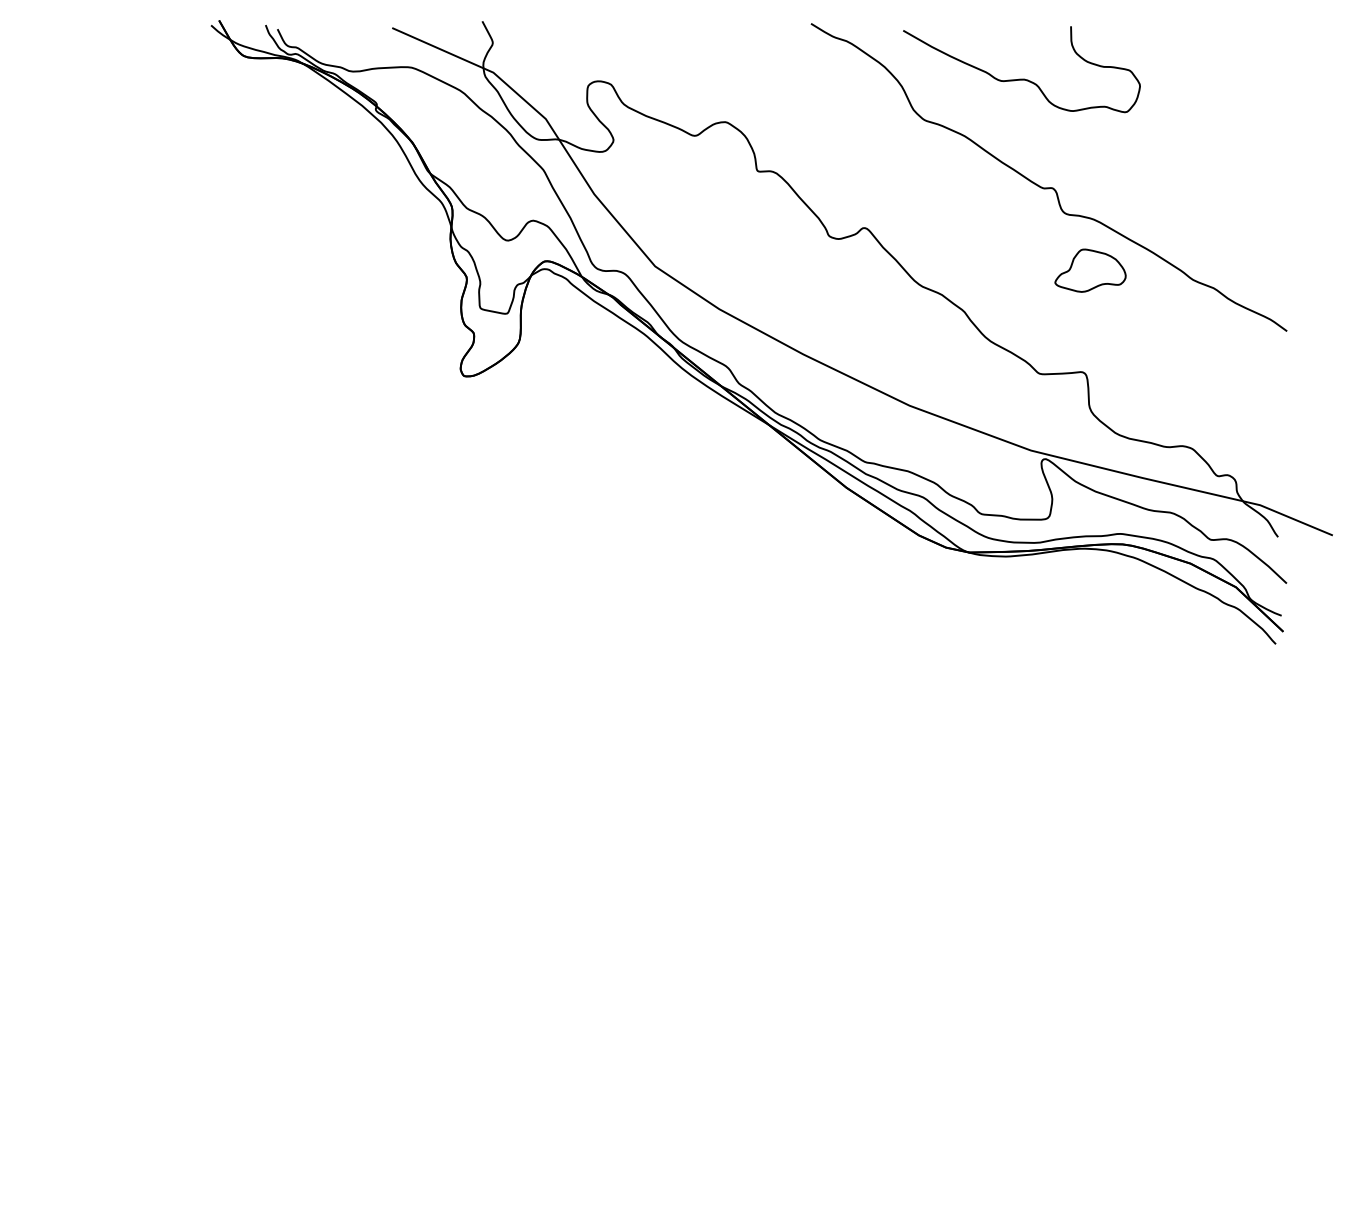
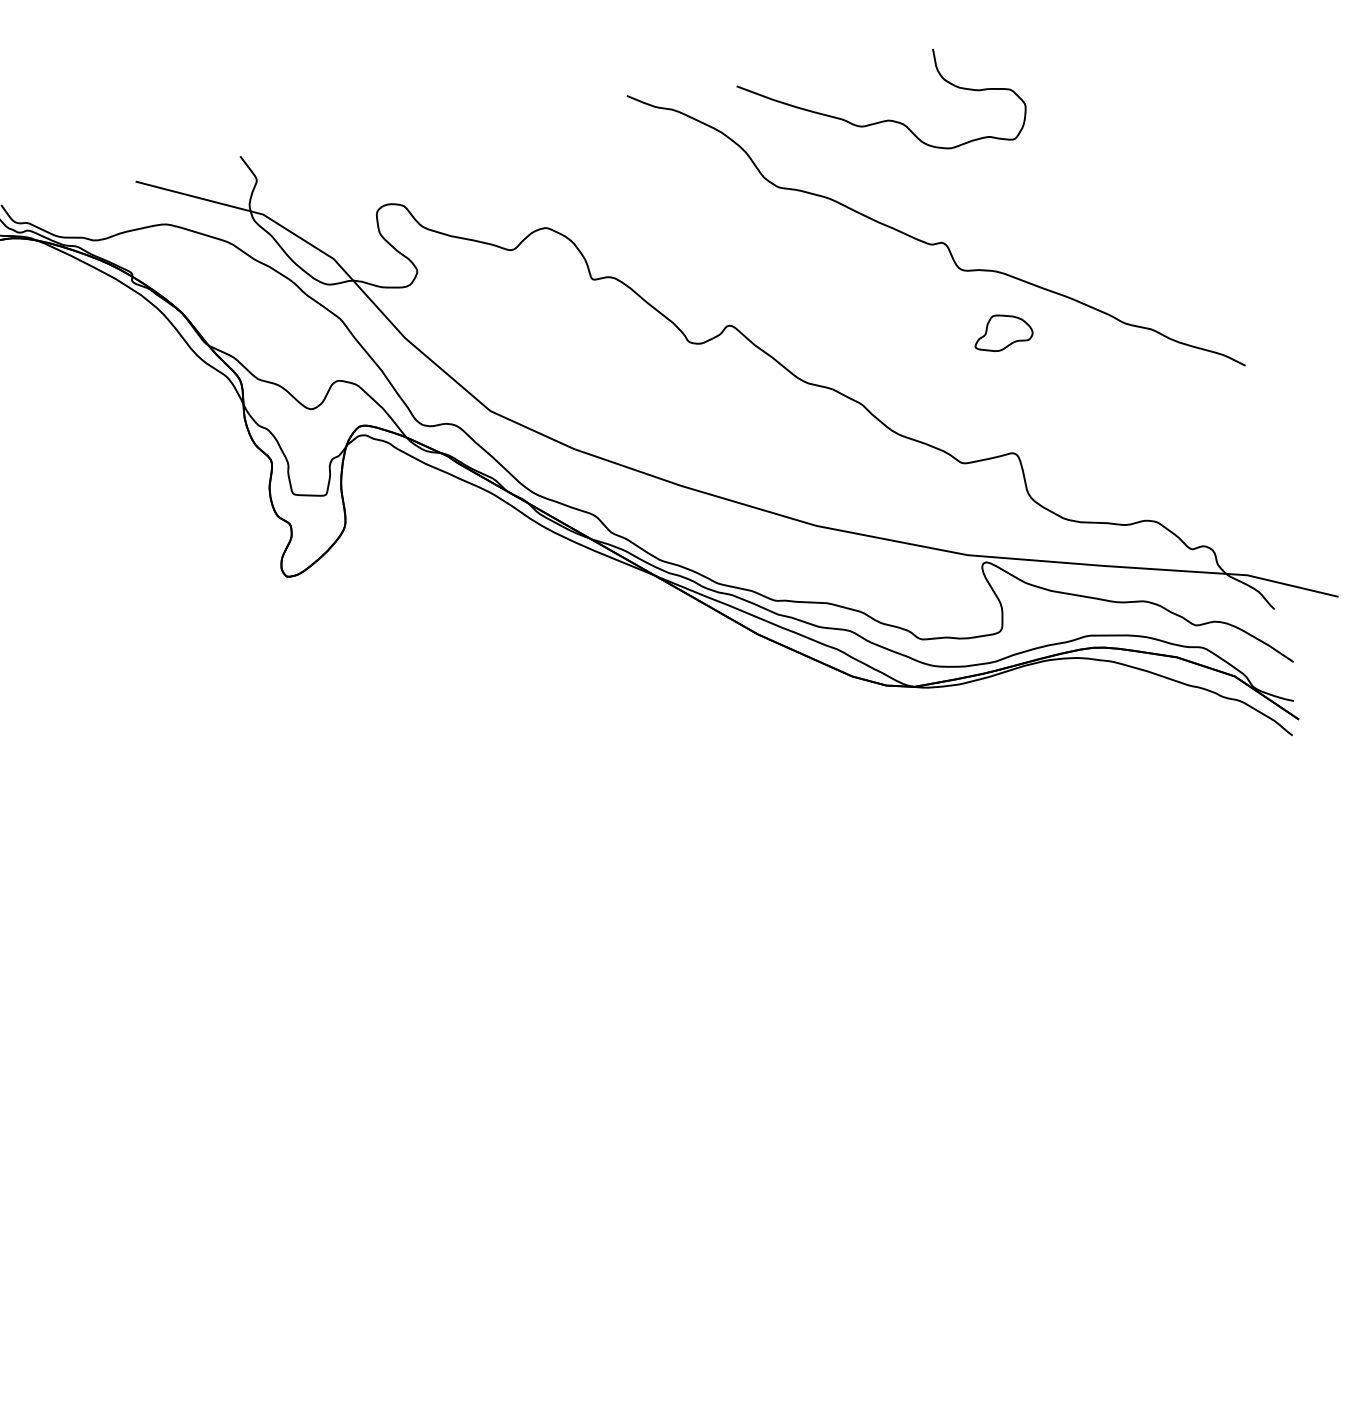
part: (1090, 270) -> (1002, 332), size x0.7

